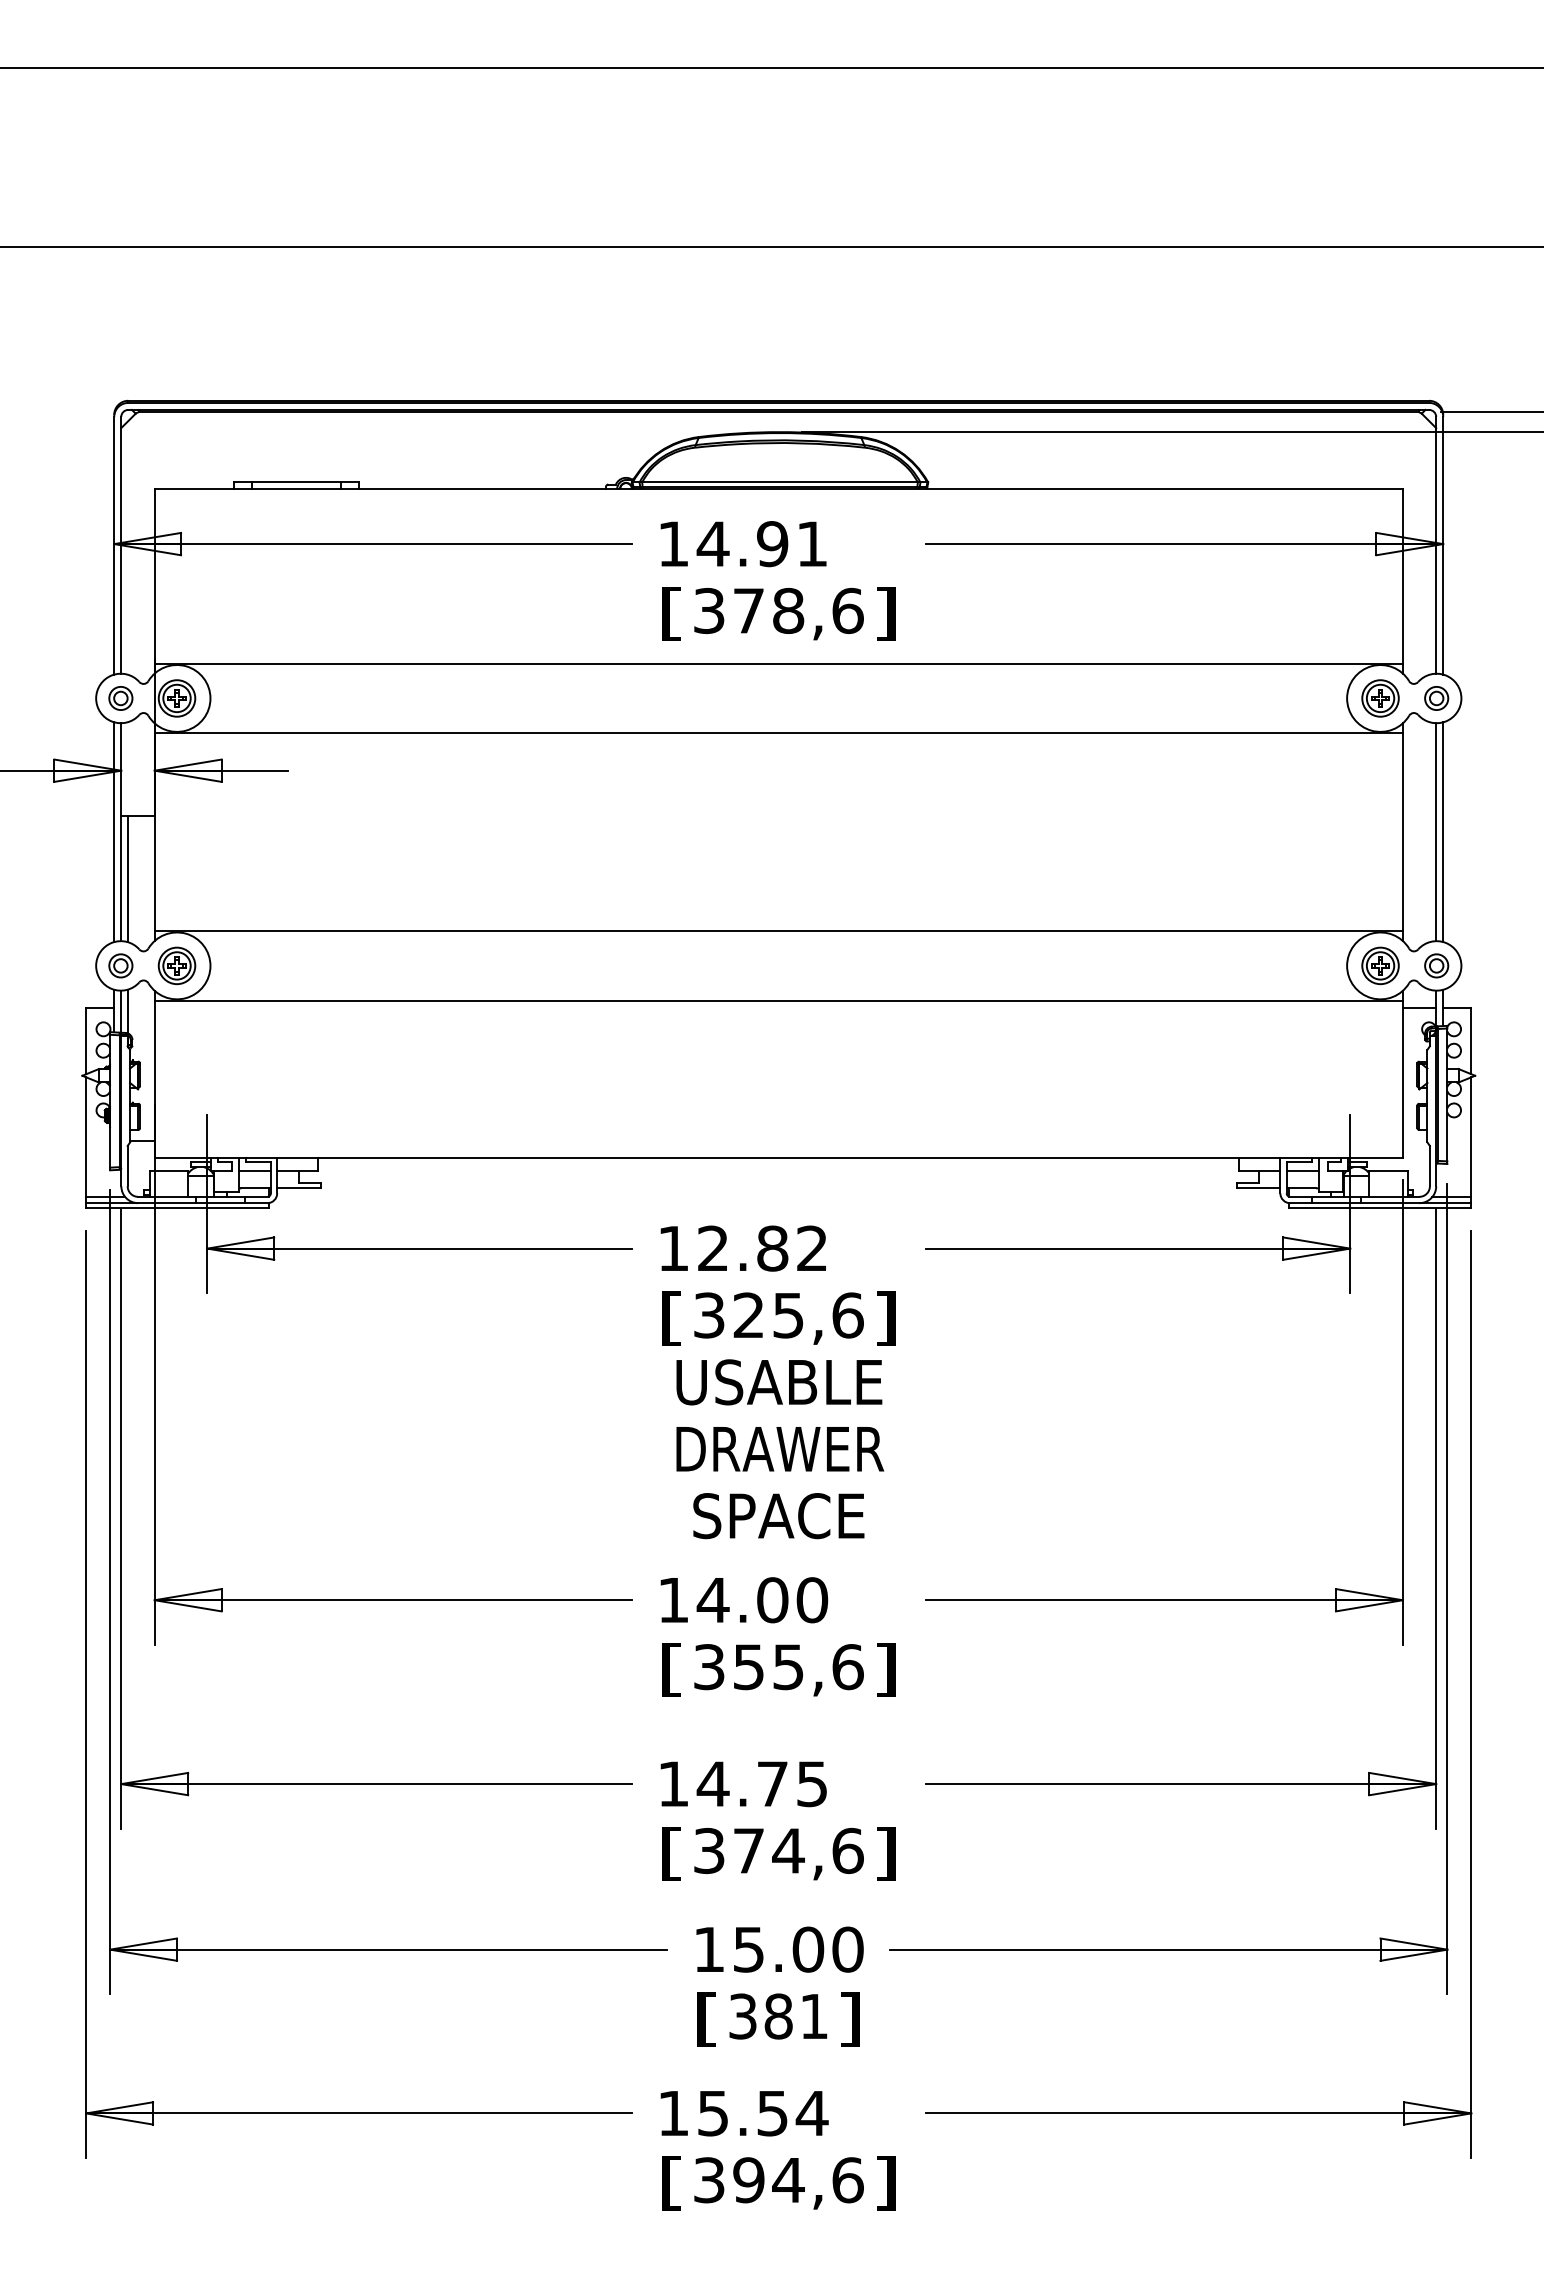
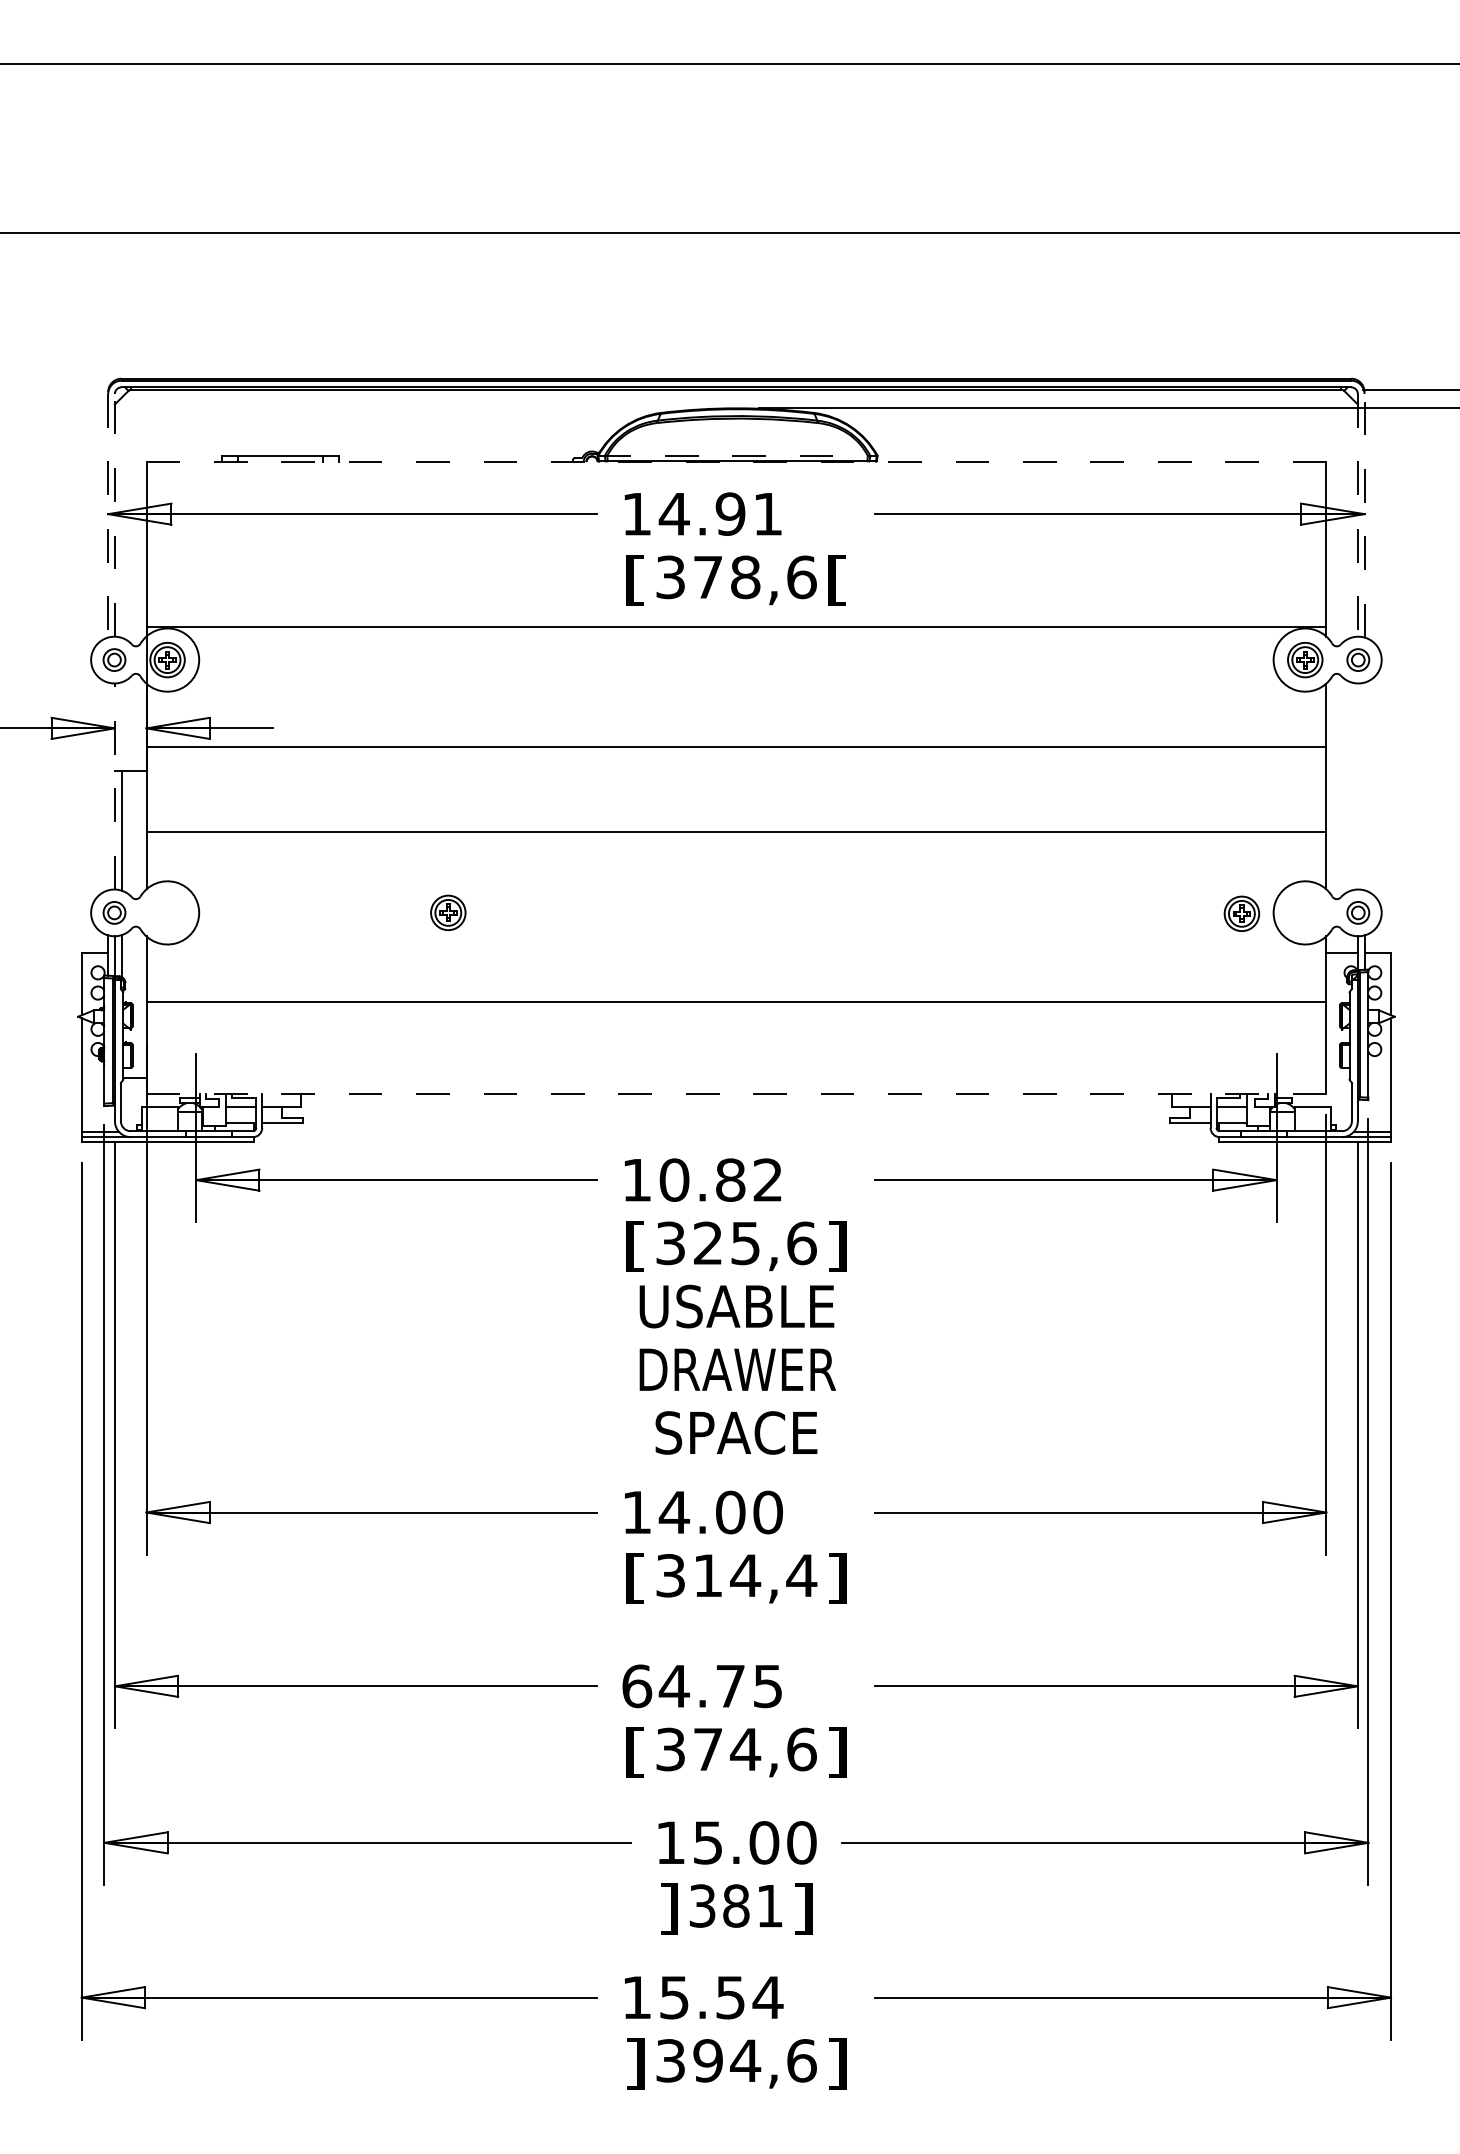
line: (780, 482) -> (738, 455), solid -> dashed
line: (779, 488) -> (737, 461), solid -> dashed
line: (121, 544) -> (115, 514), solid -> dashed
line: (114, 545) -> (108, 515), solid -> dashed
line: (1436, 545) -> (1358, 515), solid -> dashed
line: (1443, 545) -> (1364, 515), solid -> dashed
text: (885, 613) -> (837, 579), ] -> [
line: (778, 733) -> (736, 747), moved
line: (114, 832) -> (108, 786), removed
line: (121, 832) -> (115, 786), solid -> dashed
line: (1436, 832) -> (1358, 786), removed
line: (1443, 832) -> (1364, 786), removed
line: (778, 931) -> (736, 832), moved
part: (176, 965) -> (447, 912), moved
part: (1380, 965) -> (1241, 913), moved
line: (778, 1000) -> (736, 1002), moved
line: (779, 1157) -> (737, 1094), solid -> dashed
text: (713, 1248) -> (674, 1180), 12.82 -> 10.82
text: (799, 1667) -> (755, 1576), 355,6 -> 314,4
text: (673, 1784) -> (636, 1686), 14.75 -> 64.75
text: (706, 2019) -> (668, 1908), [ -> ]
text: (671, 2183) -> (634, 2063), [ -> ]

